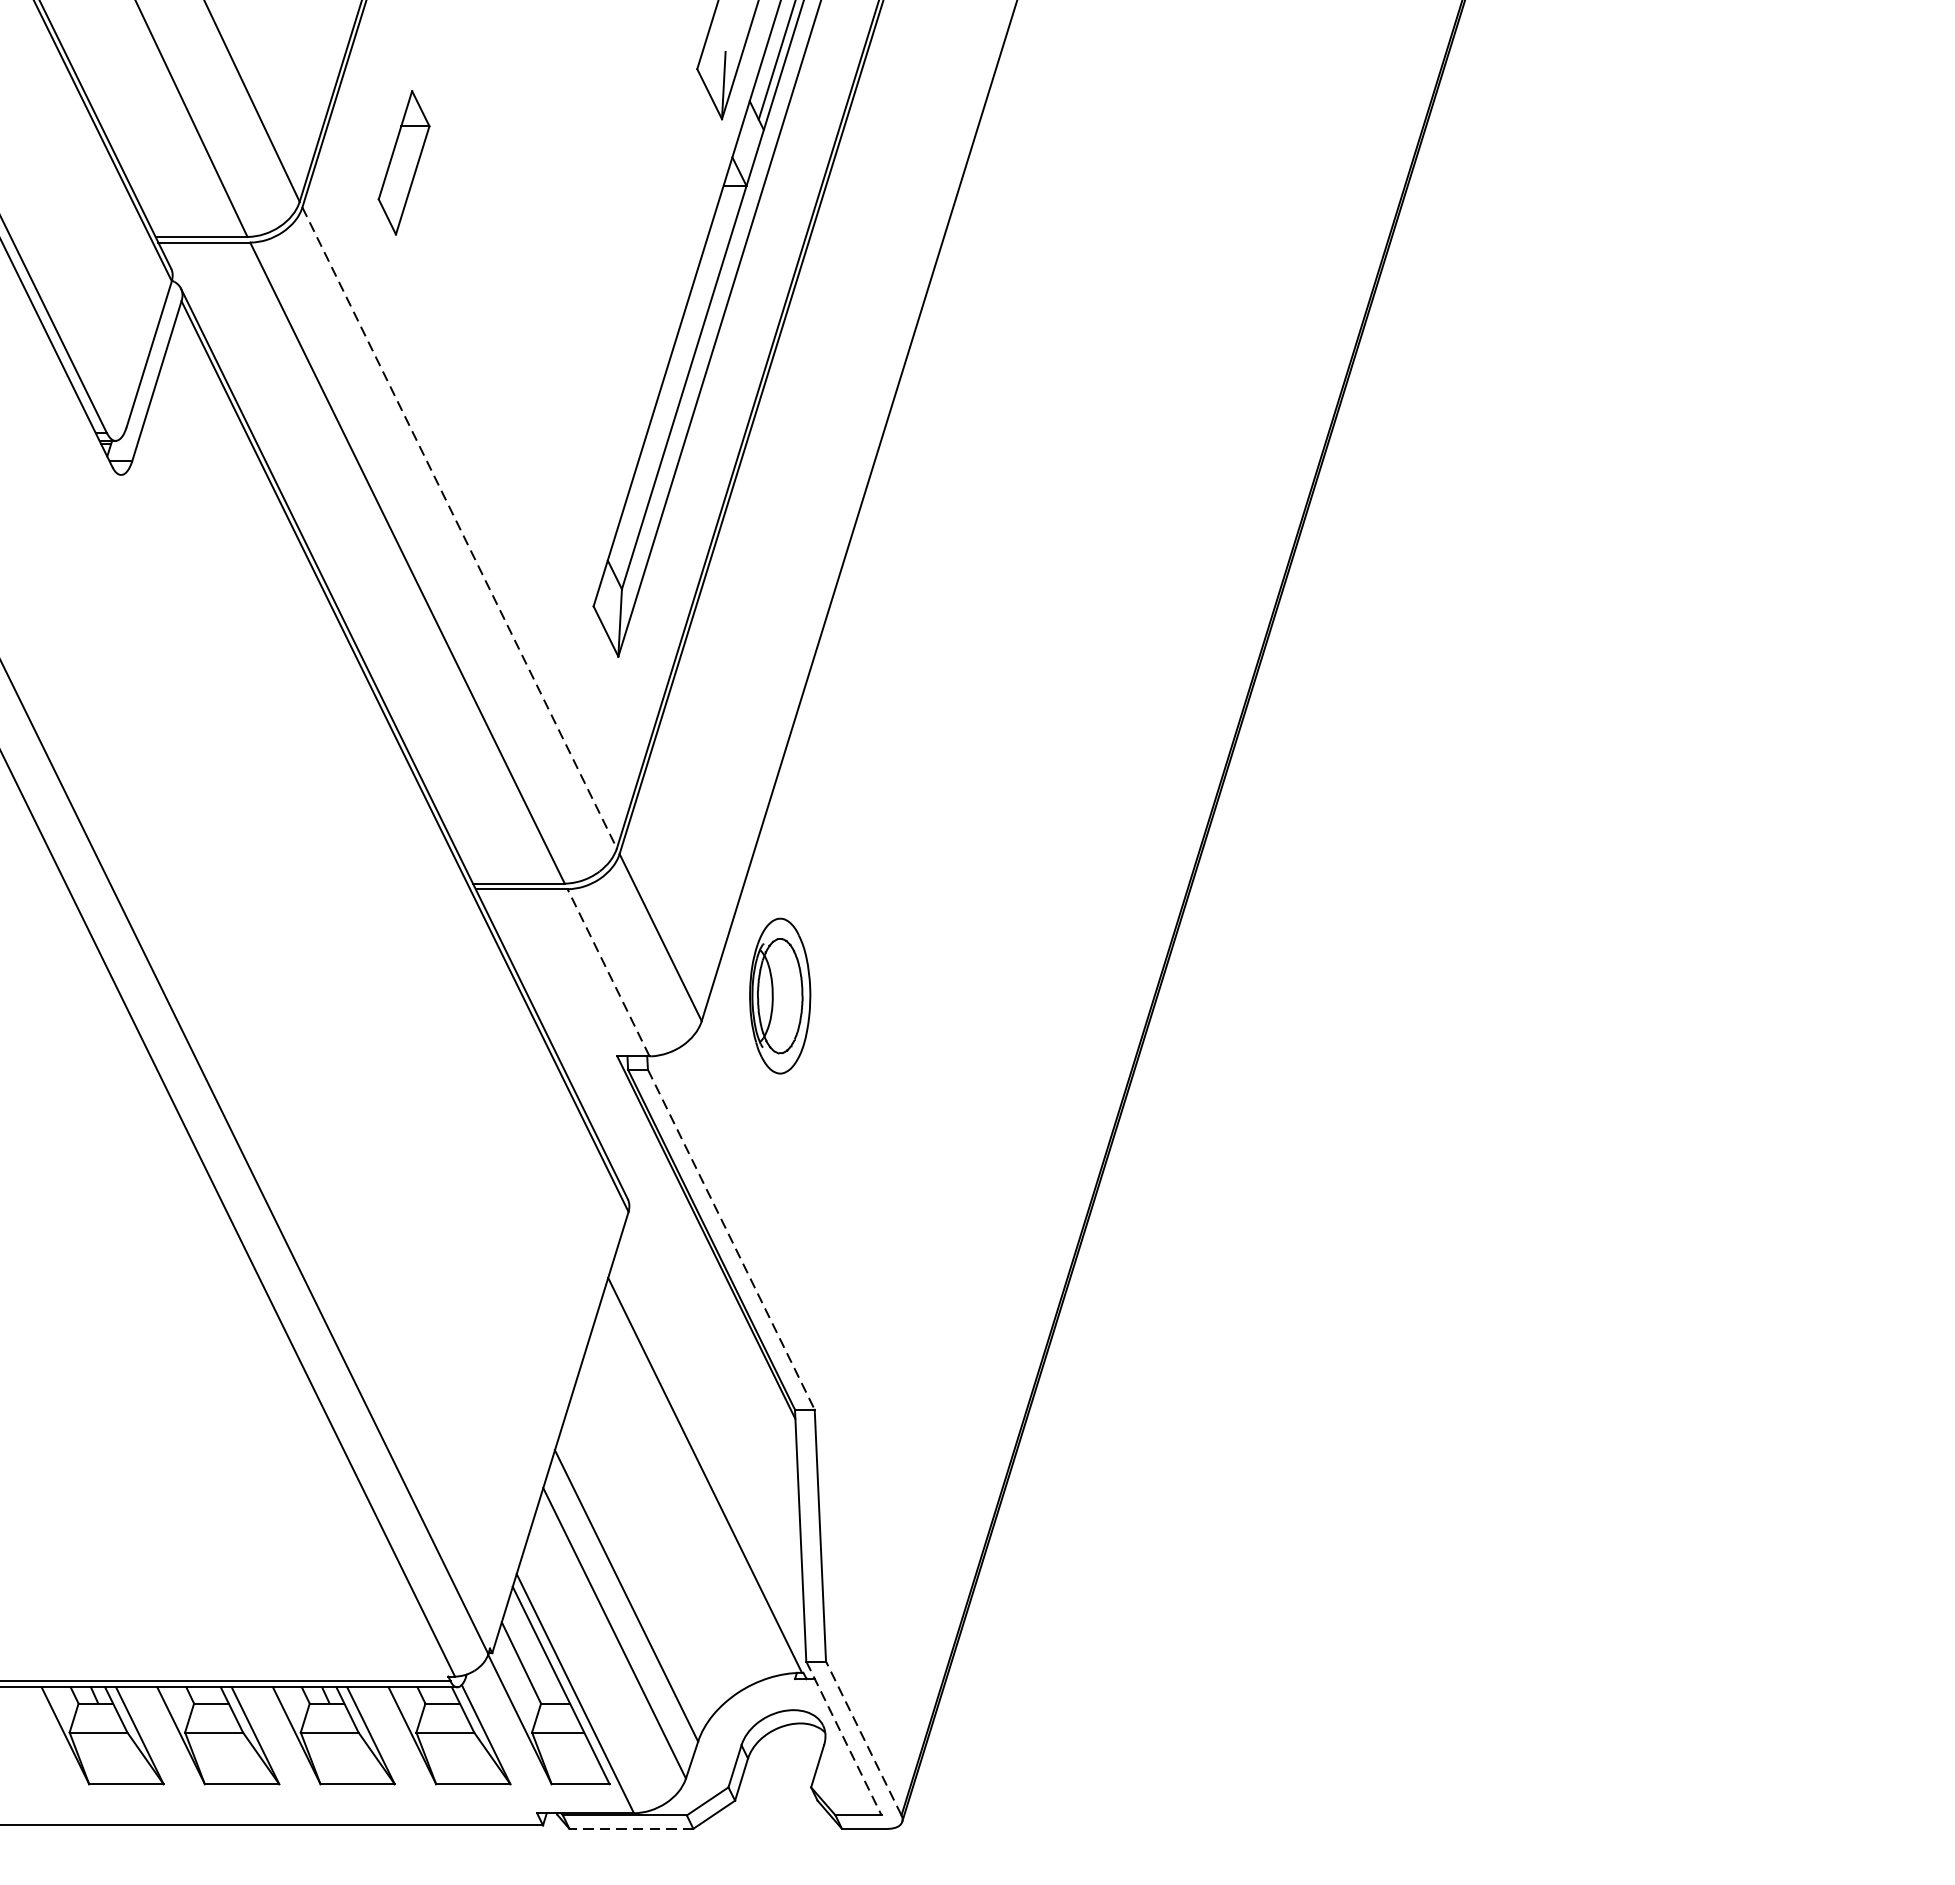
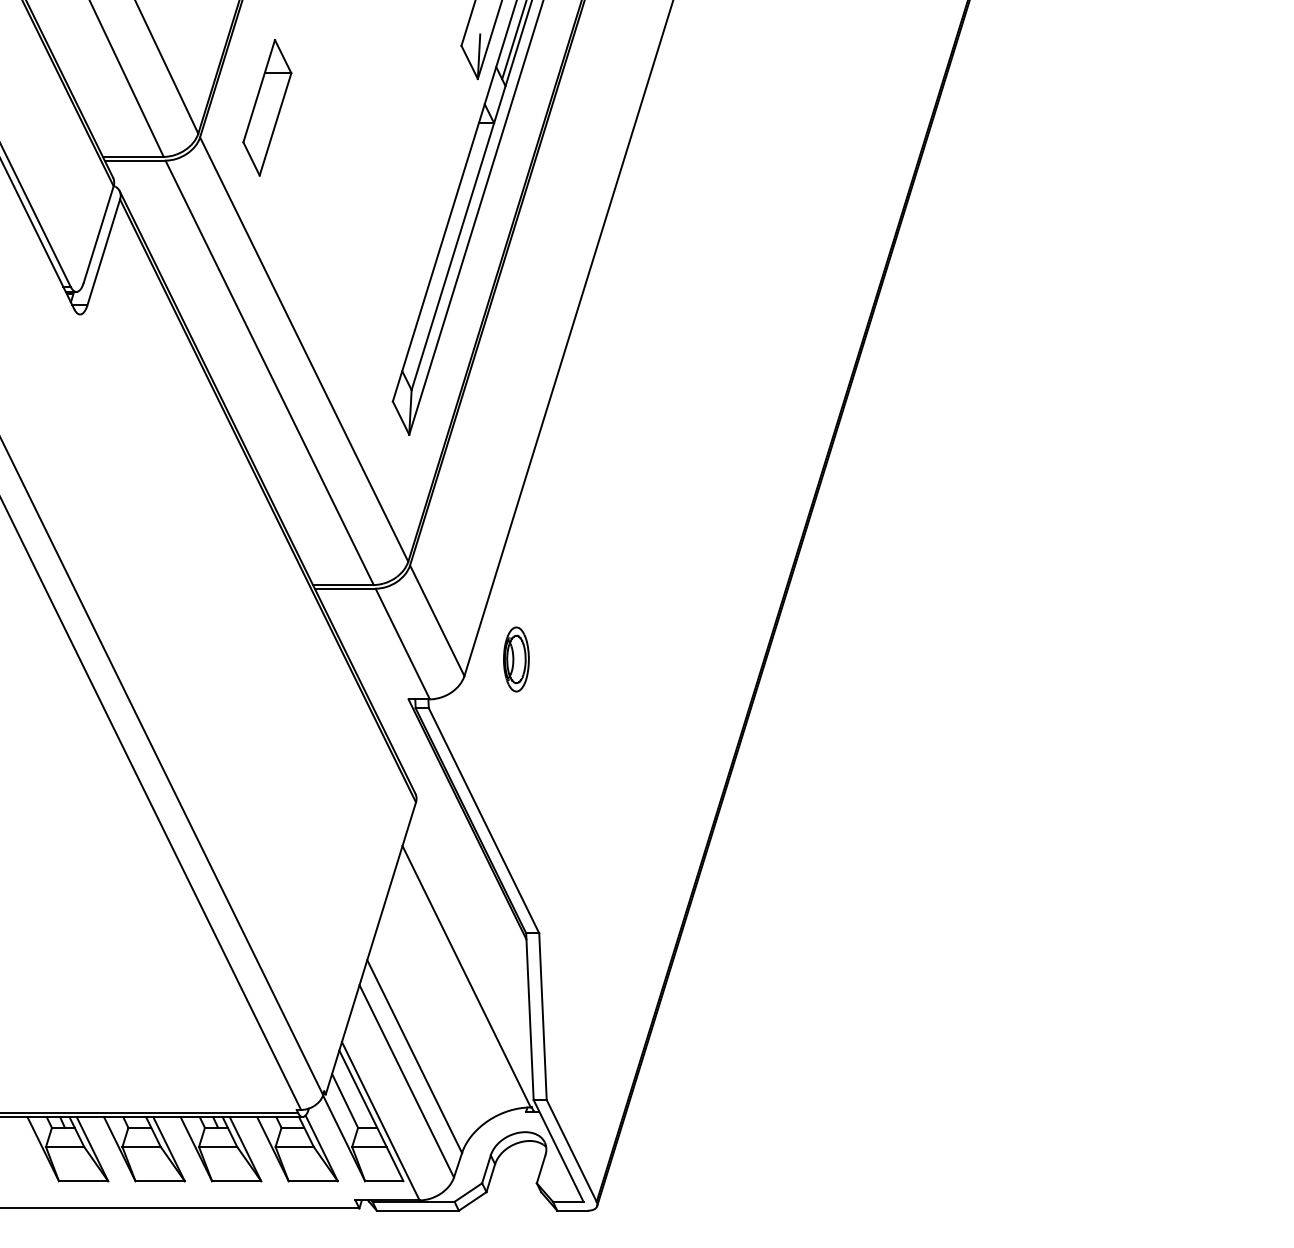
part: (404, 162) -> (267, 107), size x1.43
line: (460, 529) -> (304, 350), dashed -> solid
line: (608, 973) -> (402, 644), dashed -> solid
part: (780, 996) -> (516, 659), size x0.62
line: (732, 1240) -> (484, 821), dashed -> solid
line: (843, 1737) -> (558, 1150), dashed -> solid
line: (863, 1737) -> (571, 1150), dashed -> solid
line: (630, 1828) -> (417, 1210), dashed -> solid

